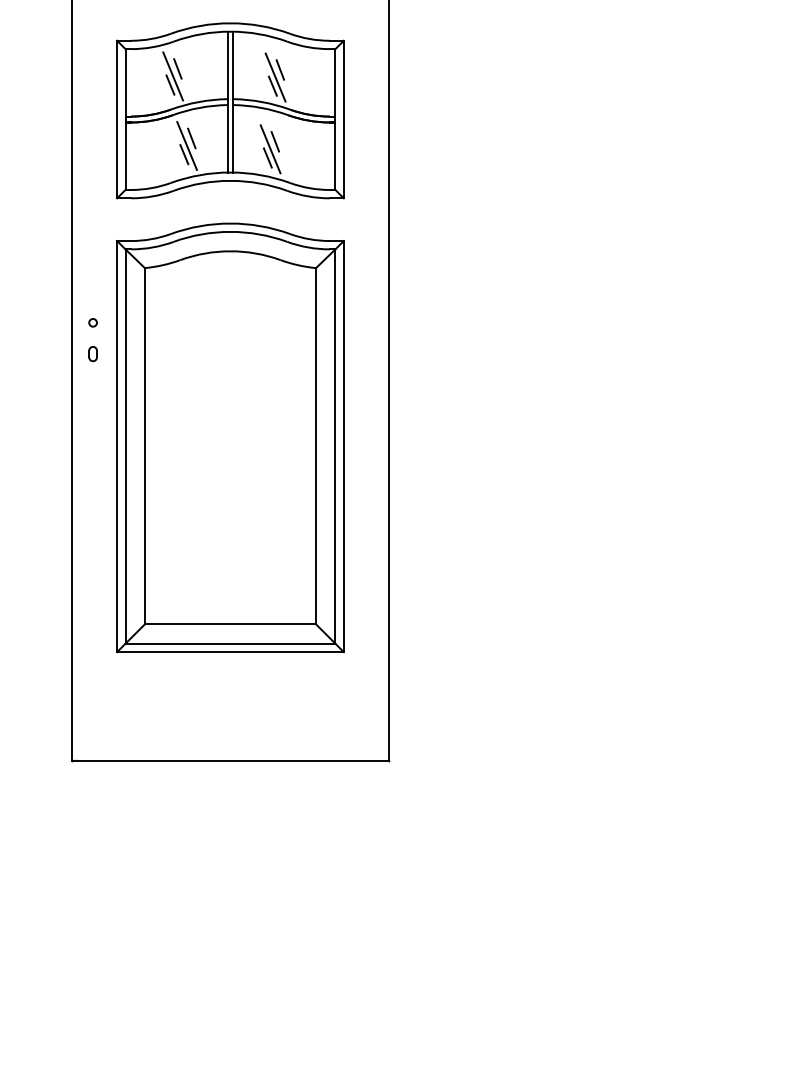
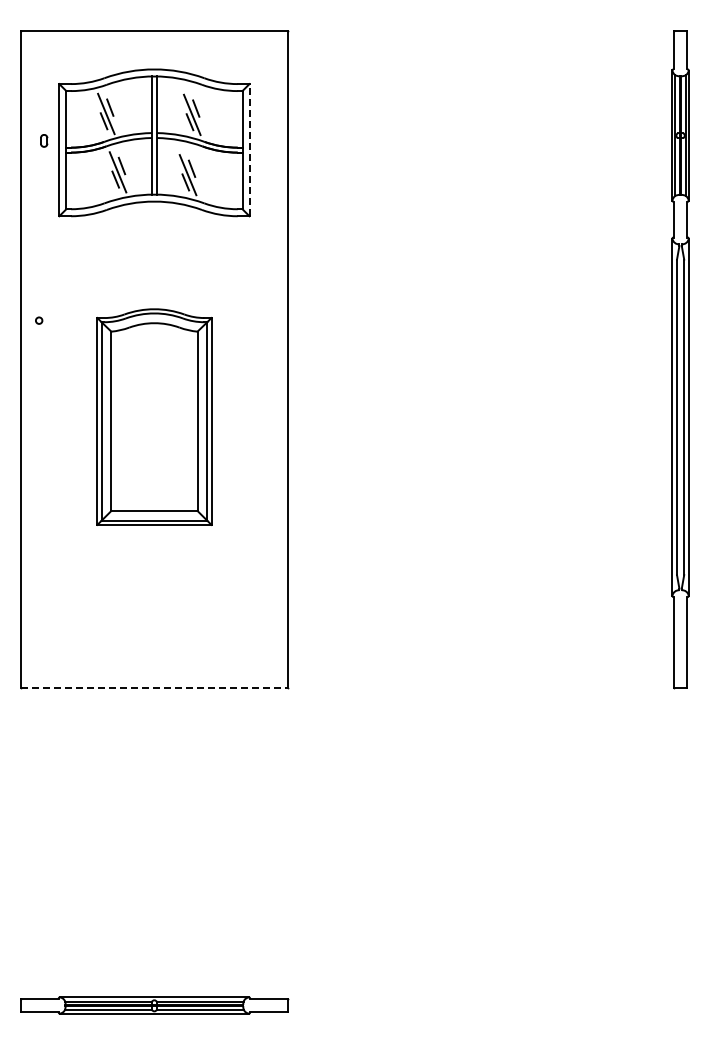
line: (343, 118) -> (249, 149), solid -> dashed
part: (93, 353) -> (44, 140), moved
part: (230, 437) -> (154, 416), size x0.6
line: (230, 761) -> (154, 688), solid -> dashed

